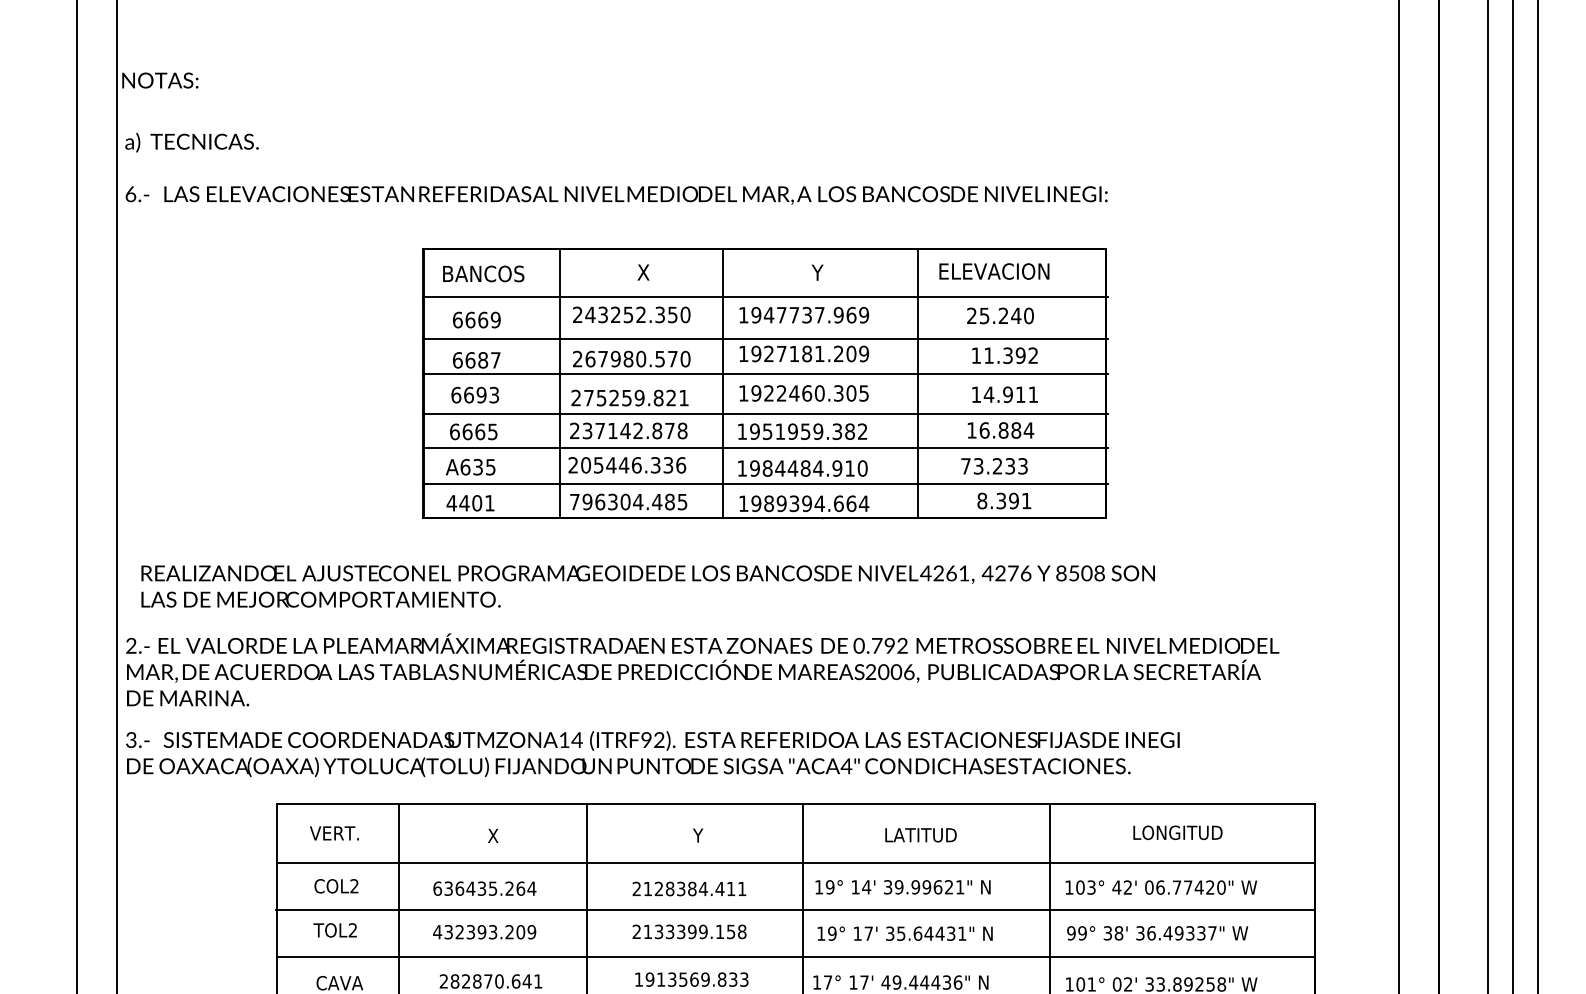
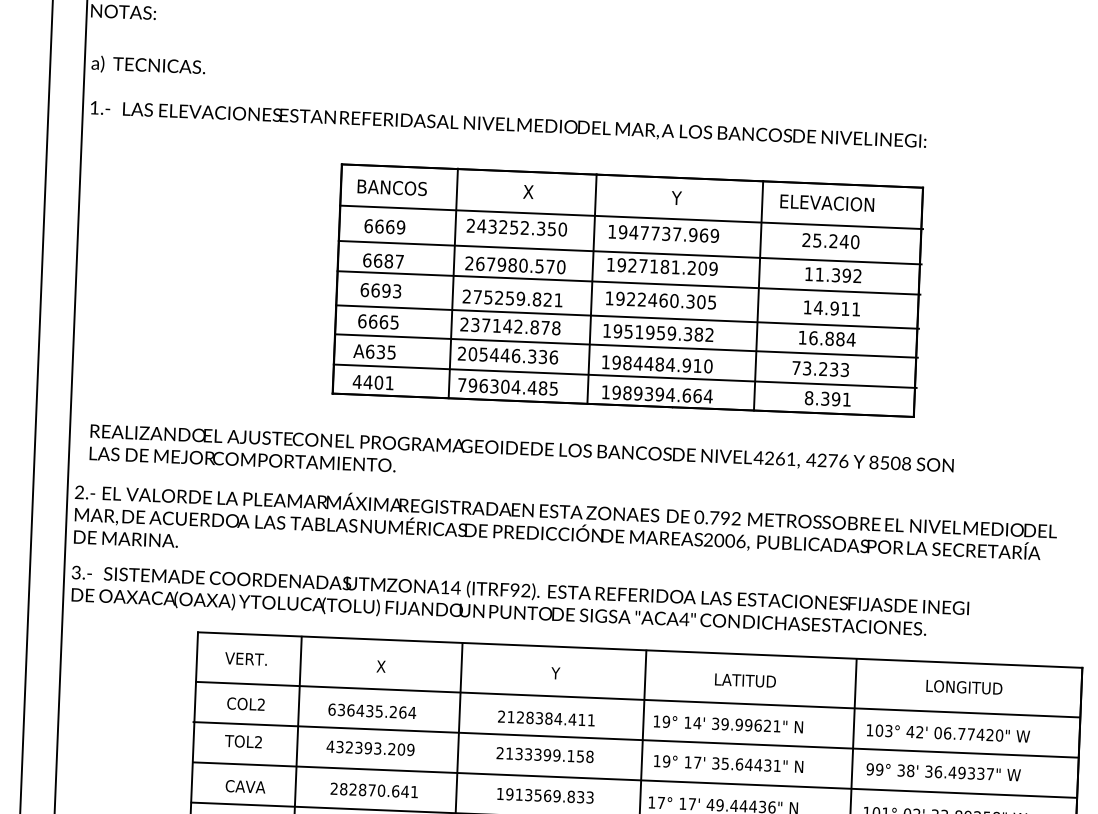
text: (130, 194) -> (94, 108), 6.- -> 1.-

